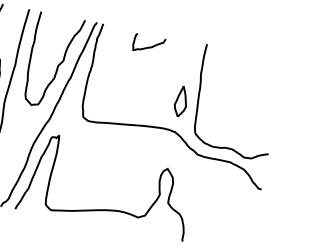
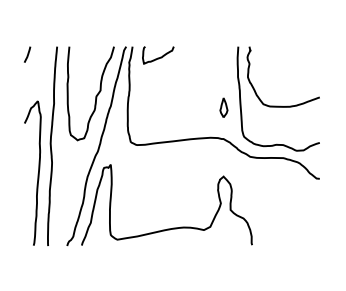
curve: (148, 46) -> (158, 57), moved
part: (180, 101) -> (223, 107), size x0.62
curve: (238, 110) -> (281, 105), added

